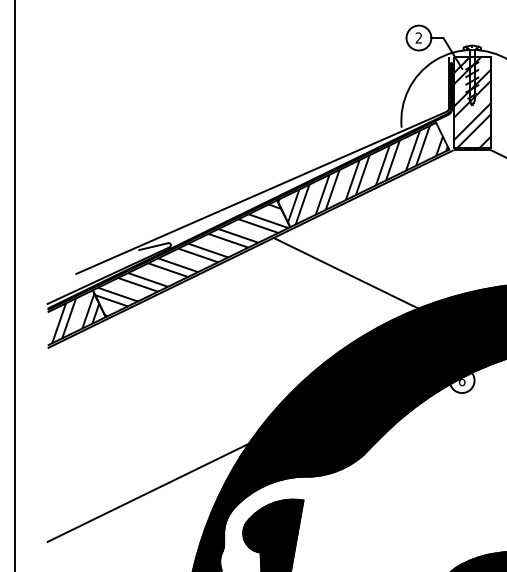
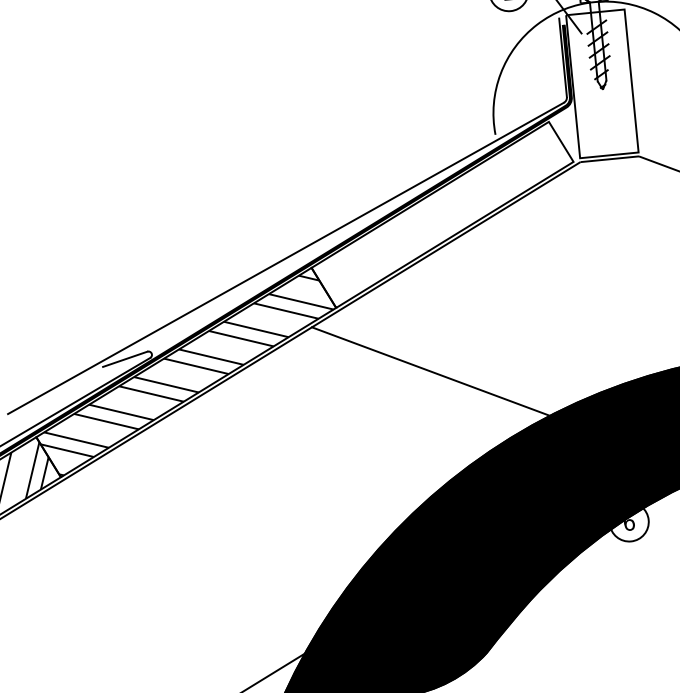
hatch: (471, 101) -> (601, 83), removed
hatch: (362, 174) -> (441, 214), removed

